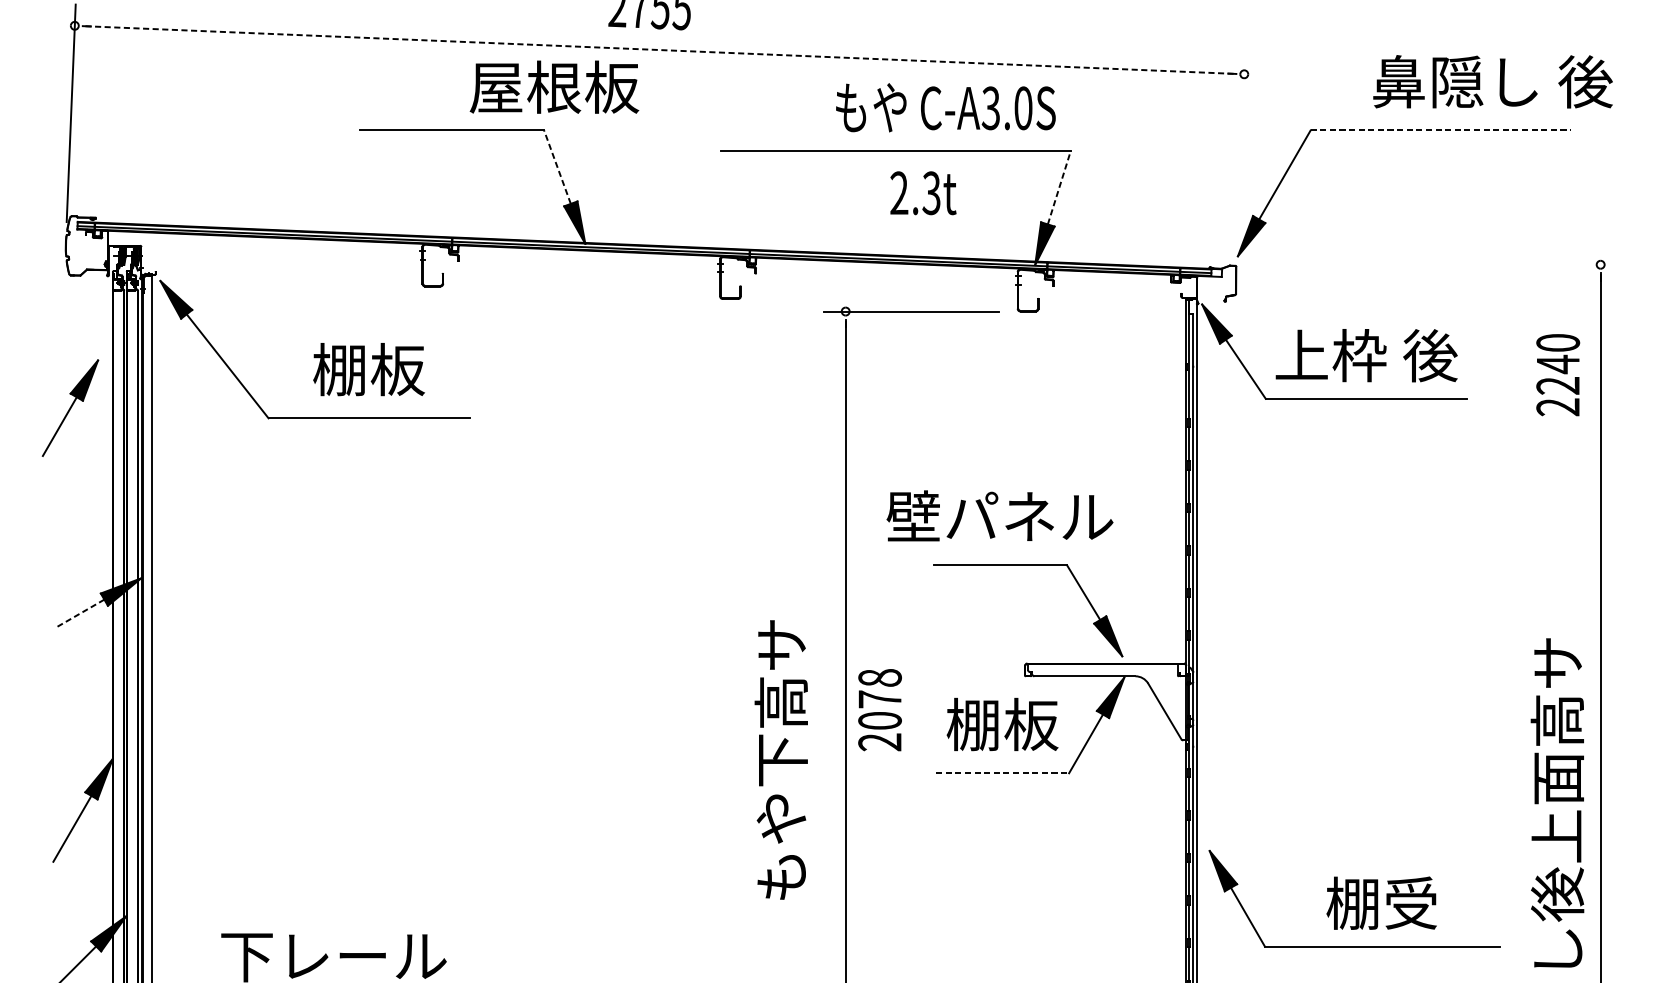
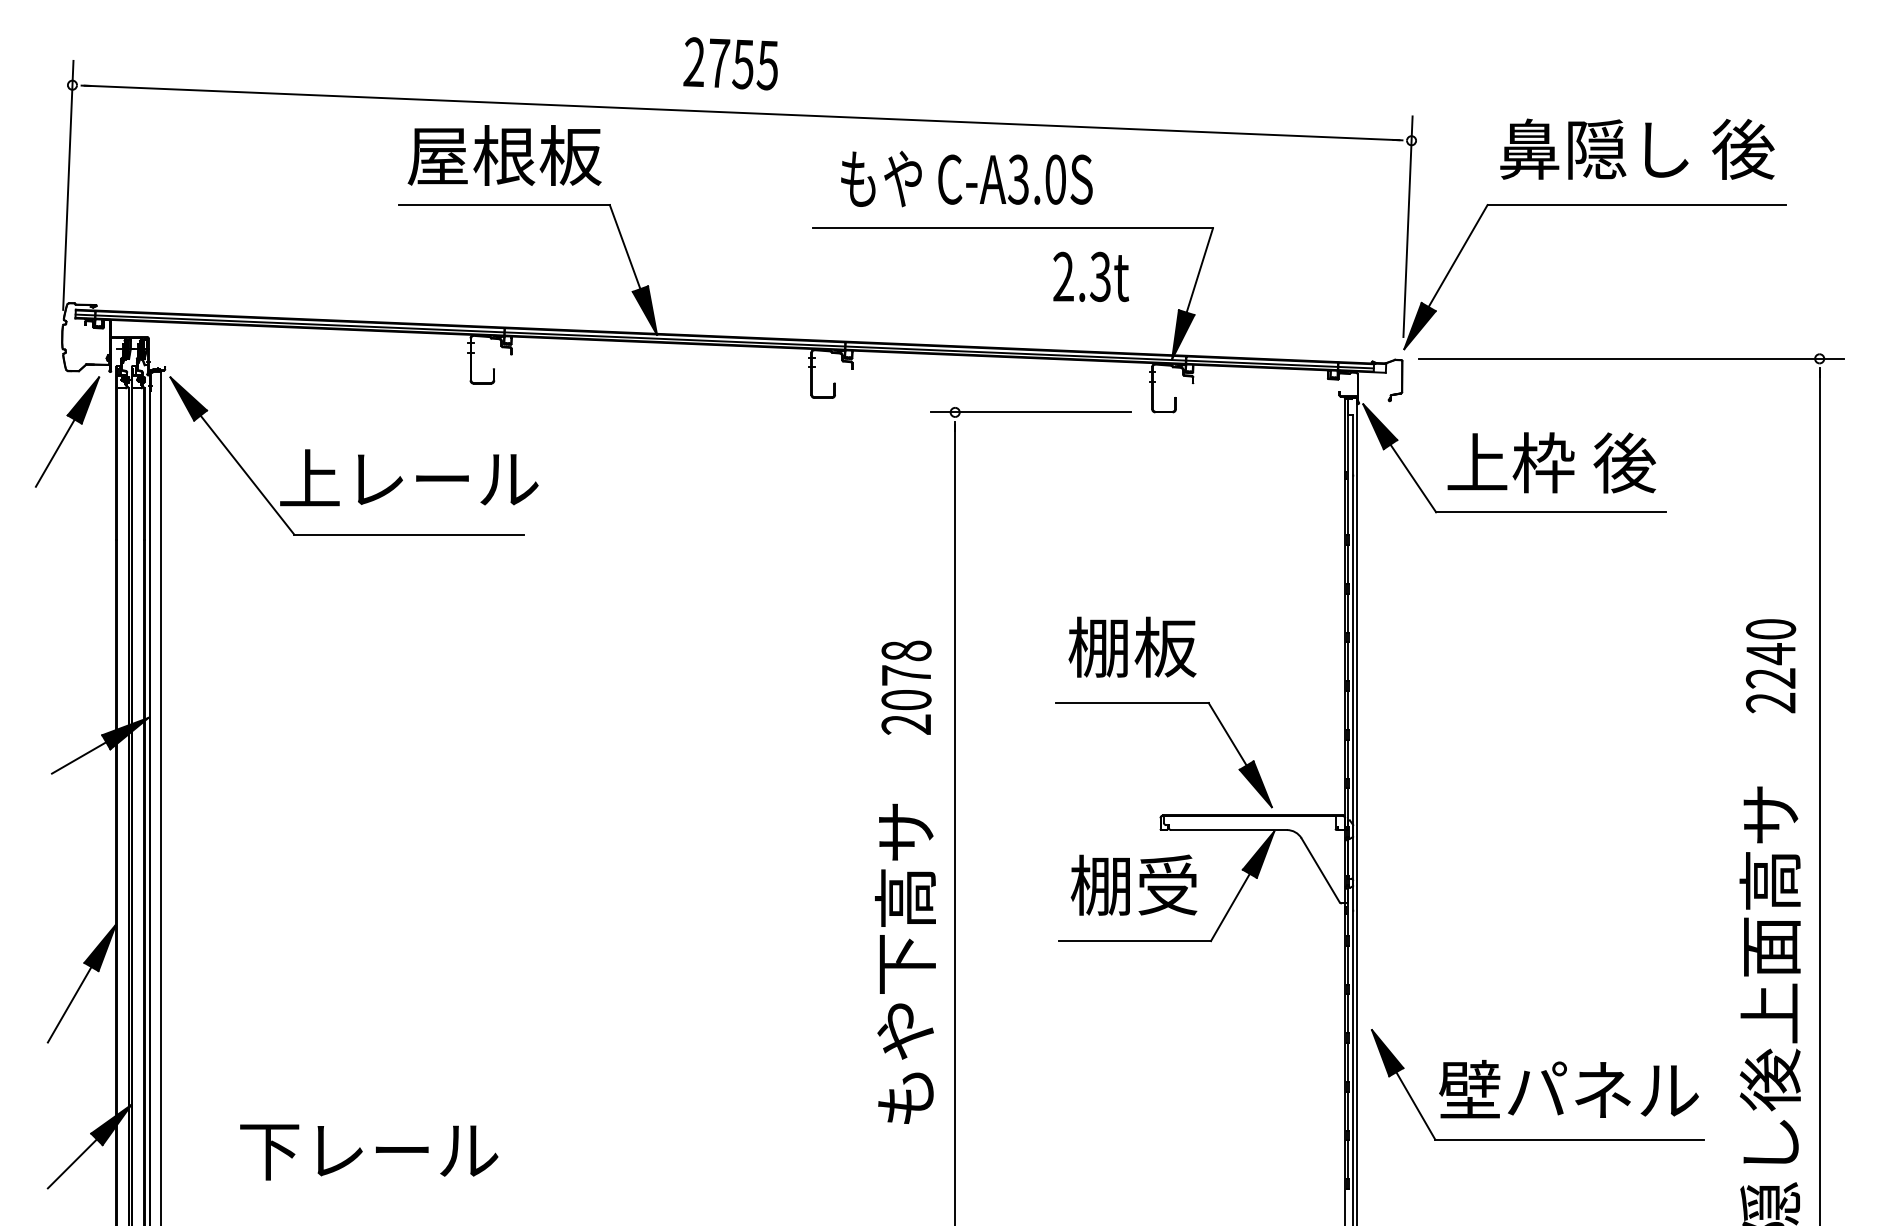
line: (659, 49) -> (742, 112), dashed -> solid
text: (1493, 81) -> (1637, 148), moved
text: (554, 87) -> (504, 155), moved
text: (945, 108) -> (966, 179), moved
line: (1441, 130) -> (1637, 205), dashed -> solid
line: (1240, 149) -> (1407, 226), added
line: (557, 167) -> (625, 247), dashed -> solid
line: (1059, 187) -> (1199, 270), dashed -> solid
text: (923, 192) -> (1091, 276), moved
line: (1436, 264) -> (1631, 358), added
text: (369, 369) -> (409, 478), 棚板 -> 上レール
text: (1558, 375) -> (1771, 666), moved
part: (70, 407) -> (67, 431), moved
text: (999, 515) -> (1131, 646), 壁パネル -> 棚板
line: (80, 613) -> (78, 758), dashed -> solid
text: (880, 709) -> (906, 687), moved
text: (1031, 723) -> (1167, 884), 棚板 -> 棚受
text: (781, 759) -> (905, 963), moved
line: (1003, 773) -> (1135, 941), dashed -> solid
text: (1381, 902) -> (1568, 1089), 棚受 -> 壁パネル

